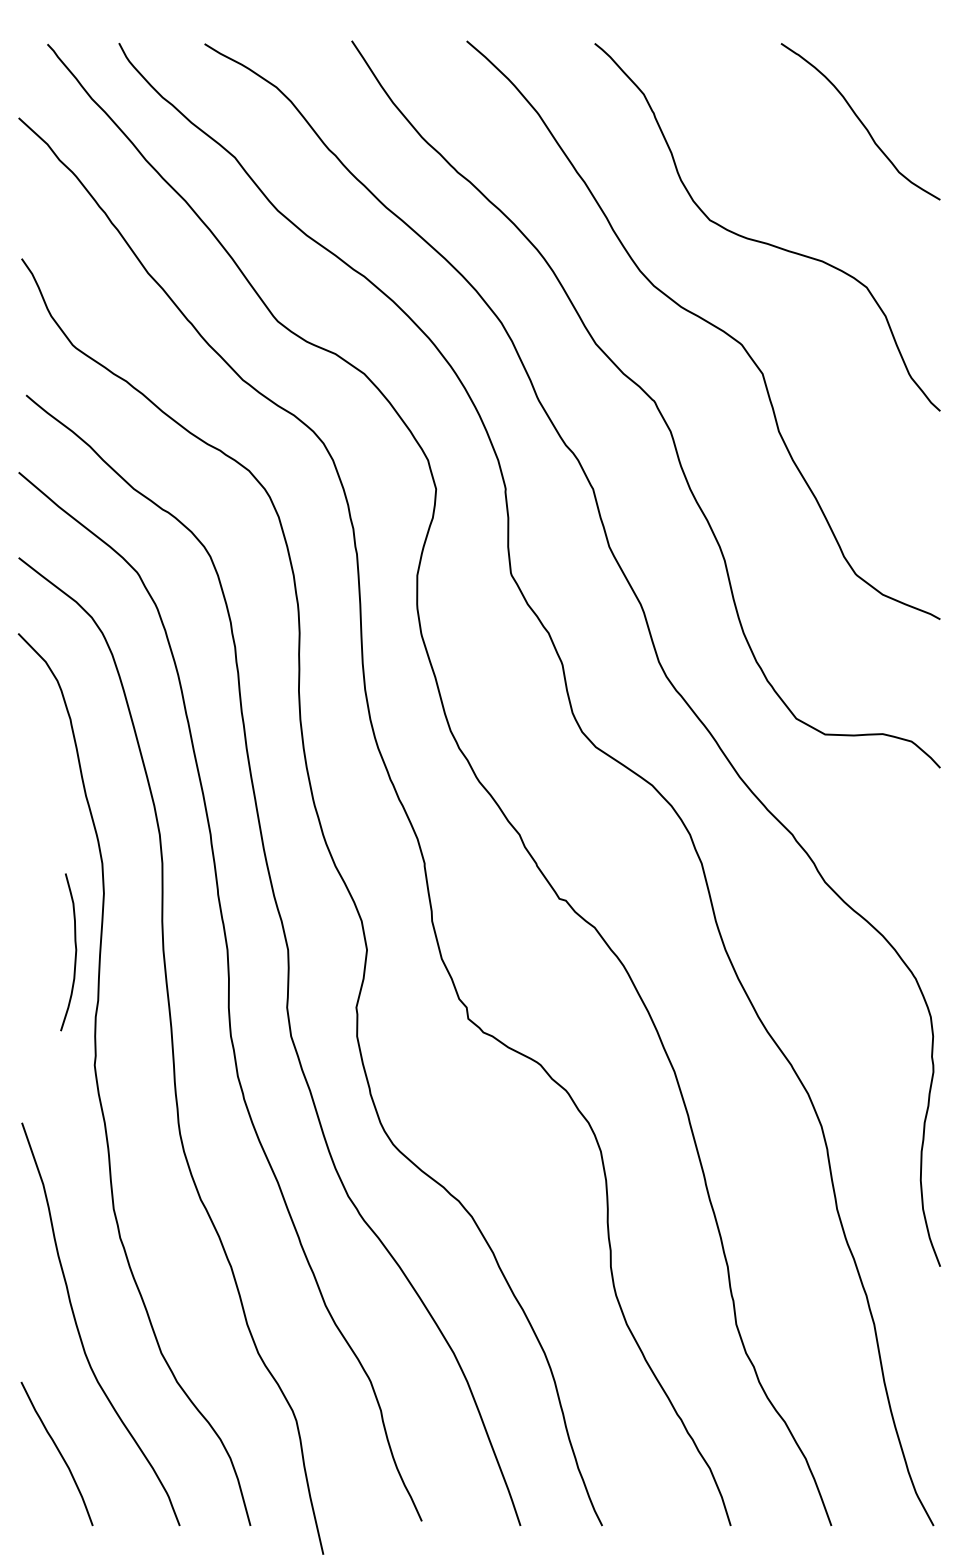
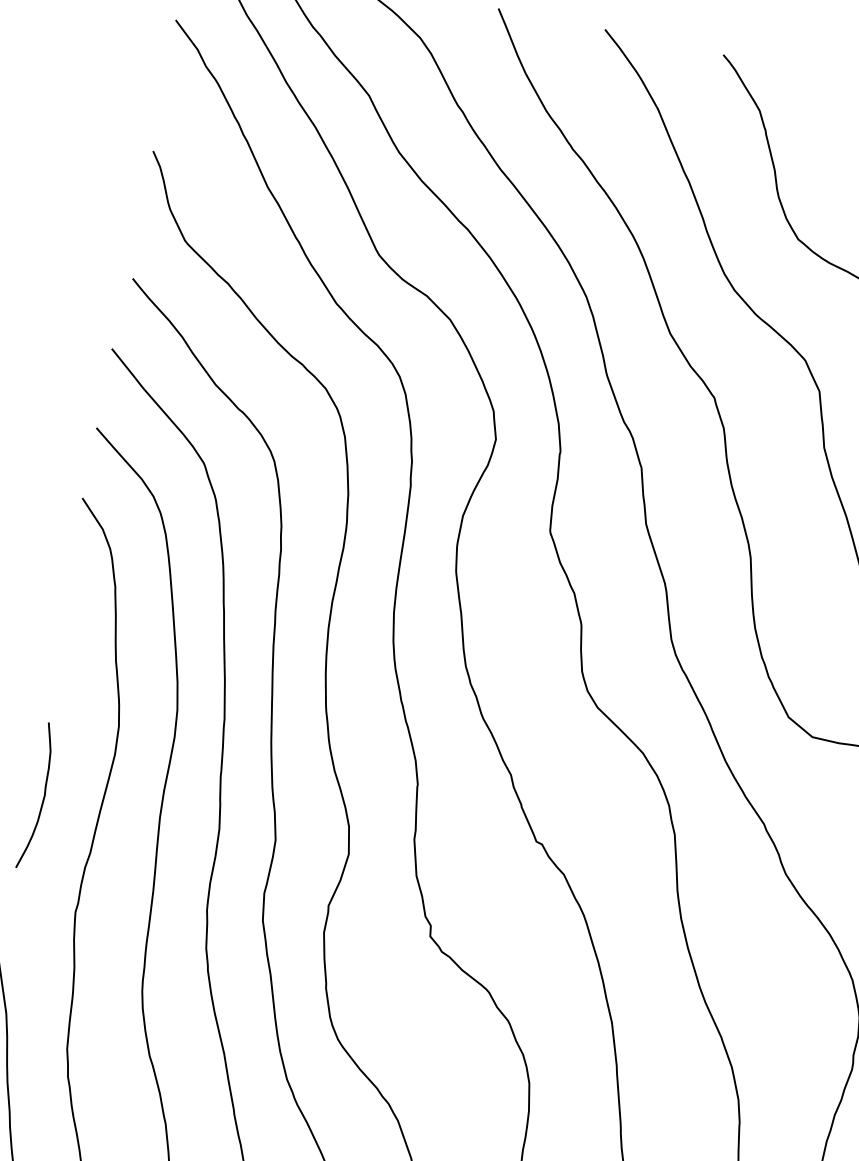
curve: (75, 952) -> (43, 797), moved

